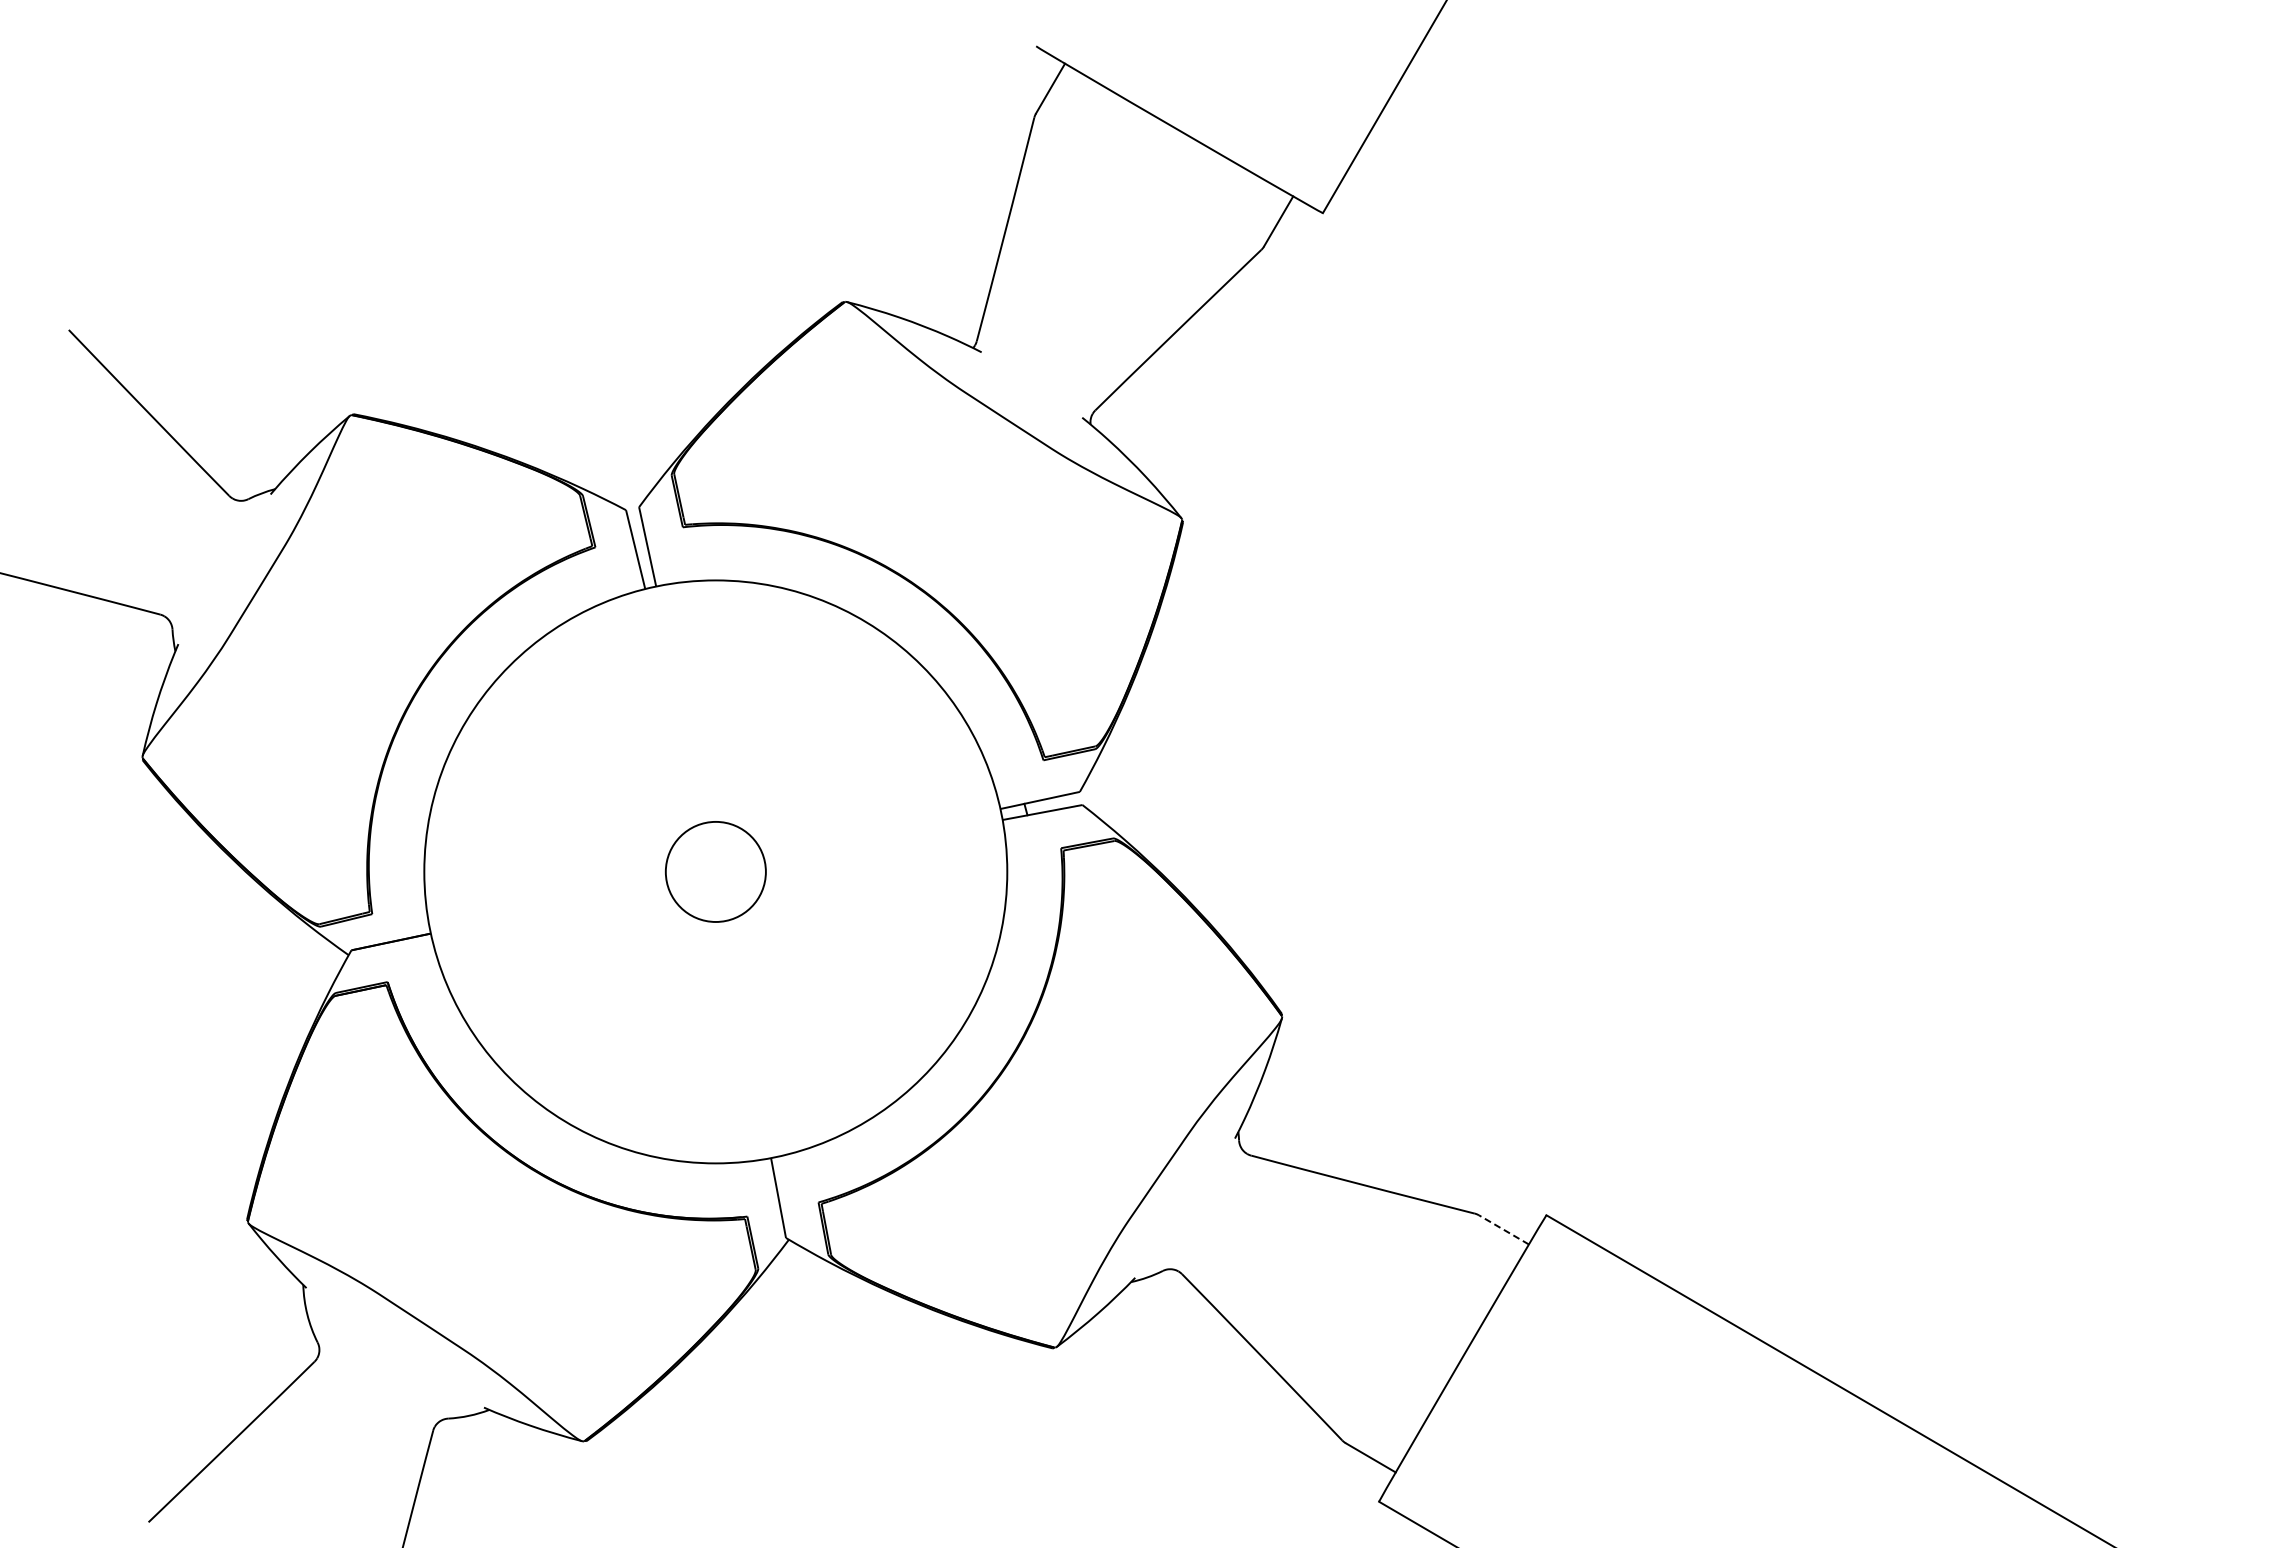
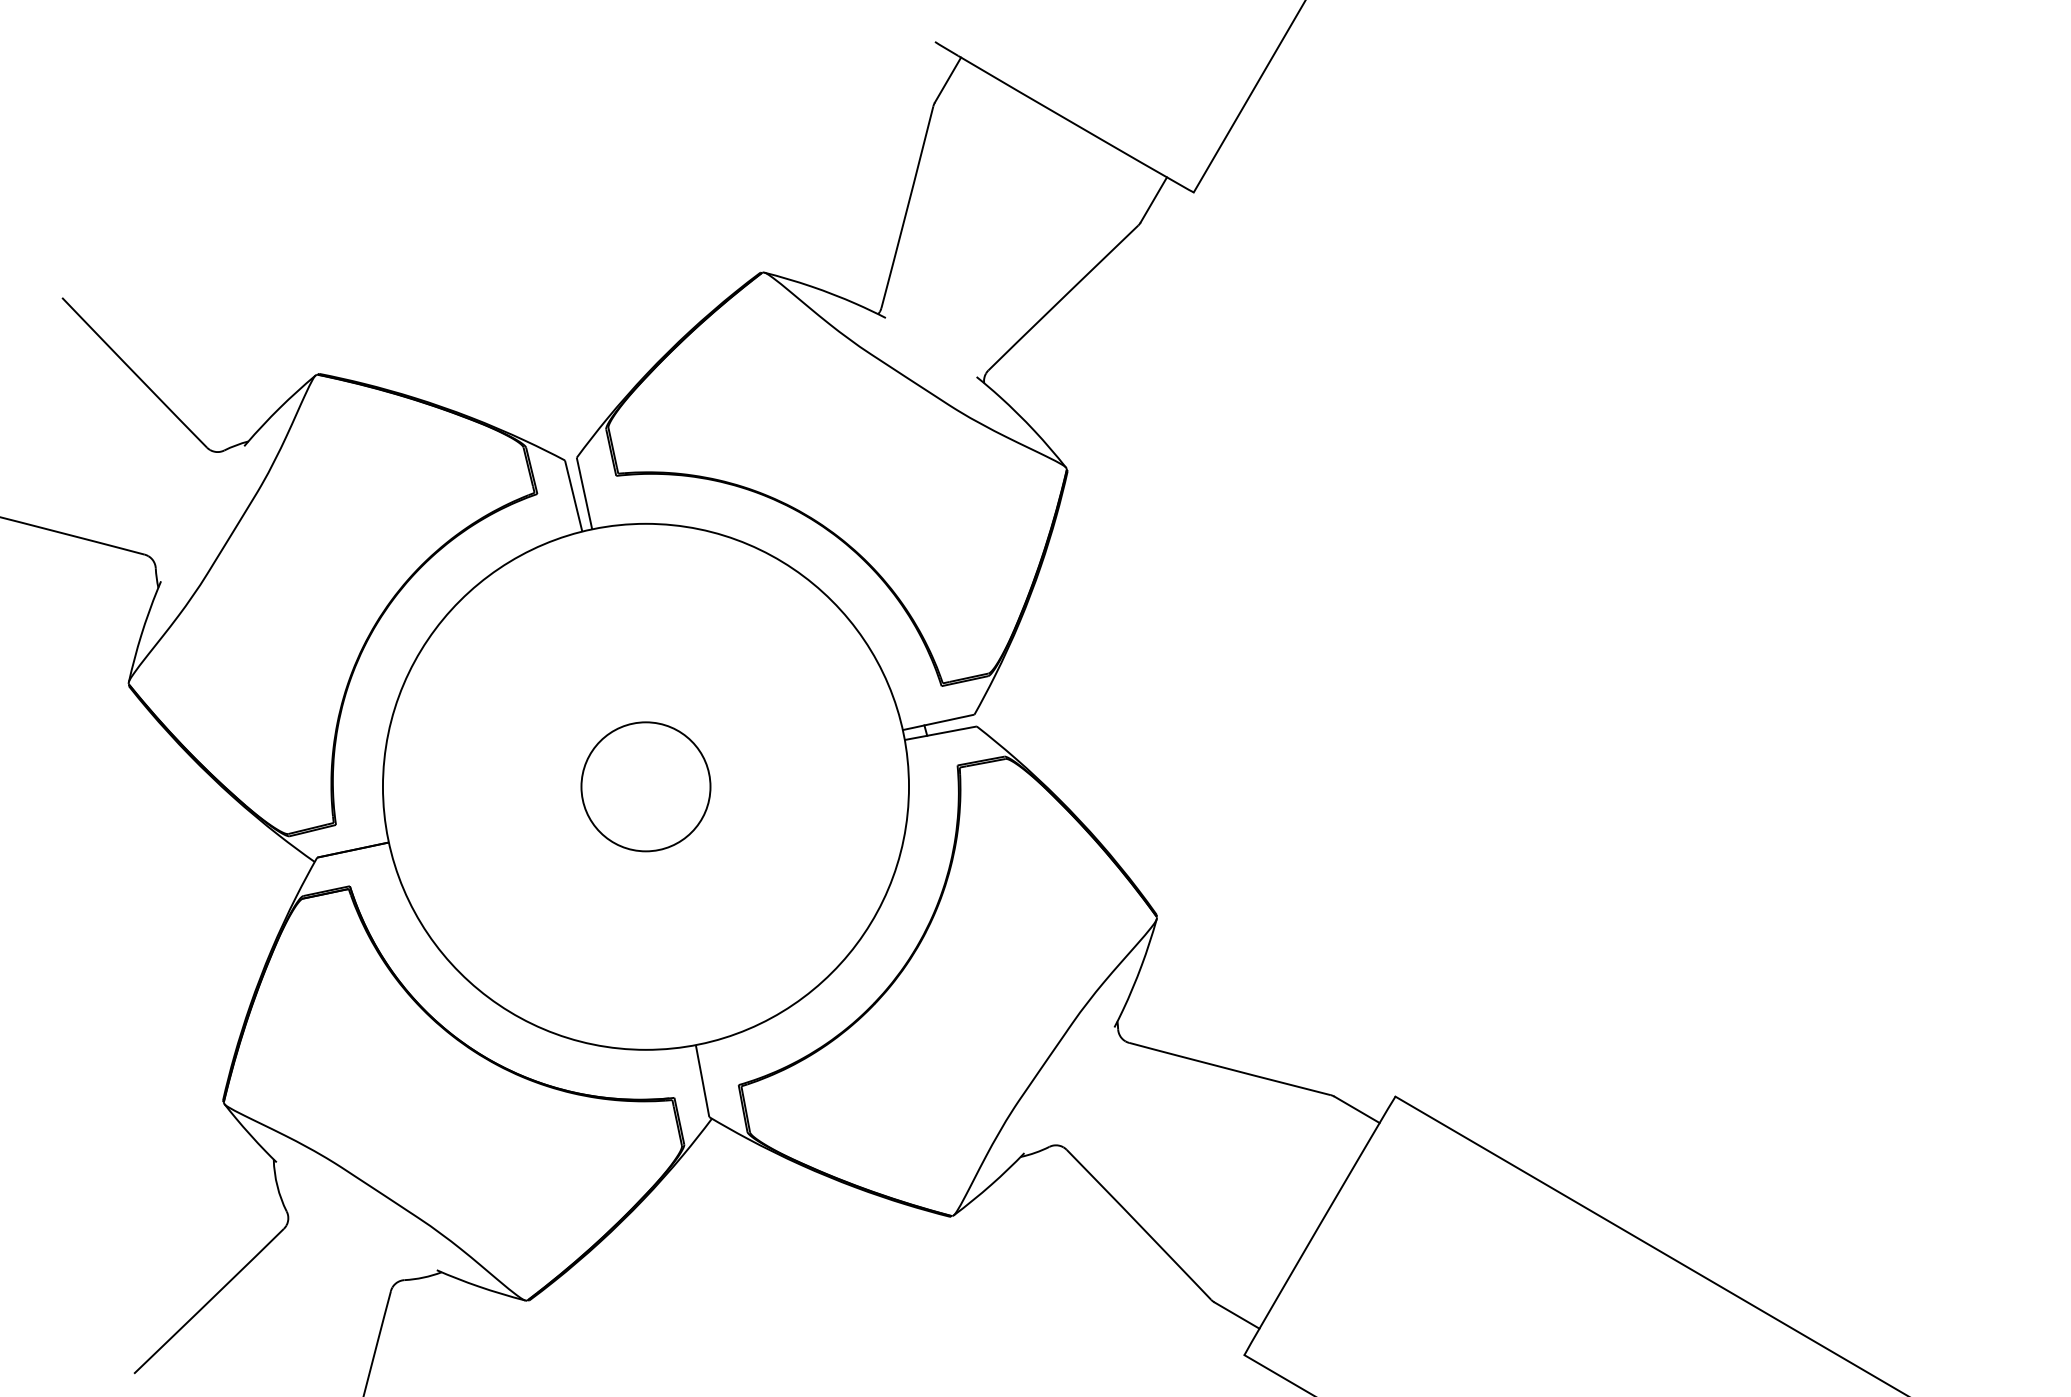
circle: (715, 871) -> (645, 786), size x1.43
line: (1503, 1229) -> (1356, 1109), dashed -> solid

